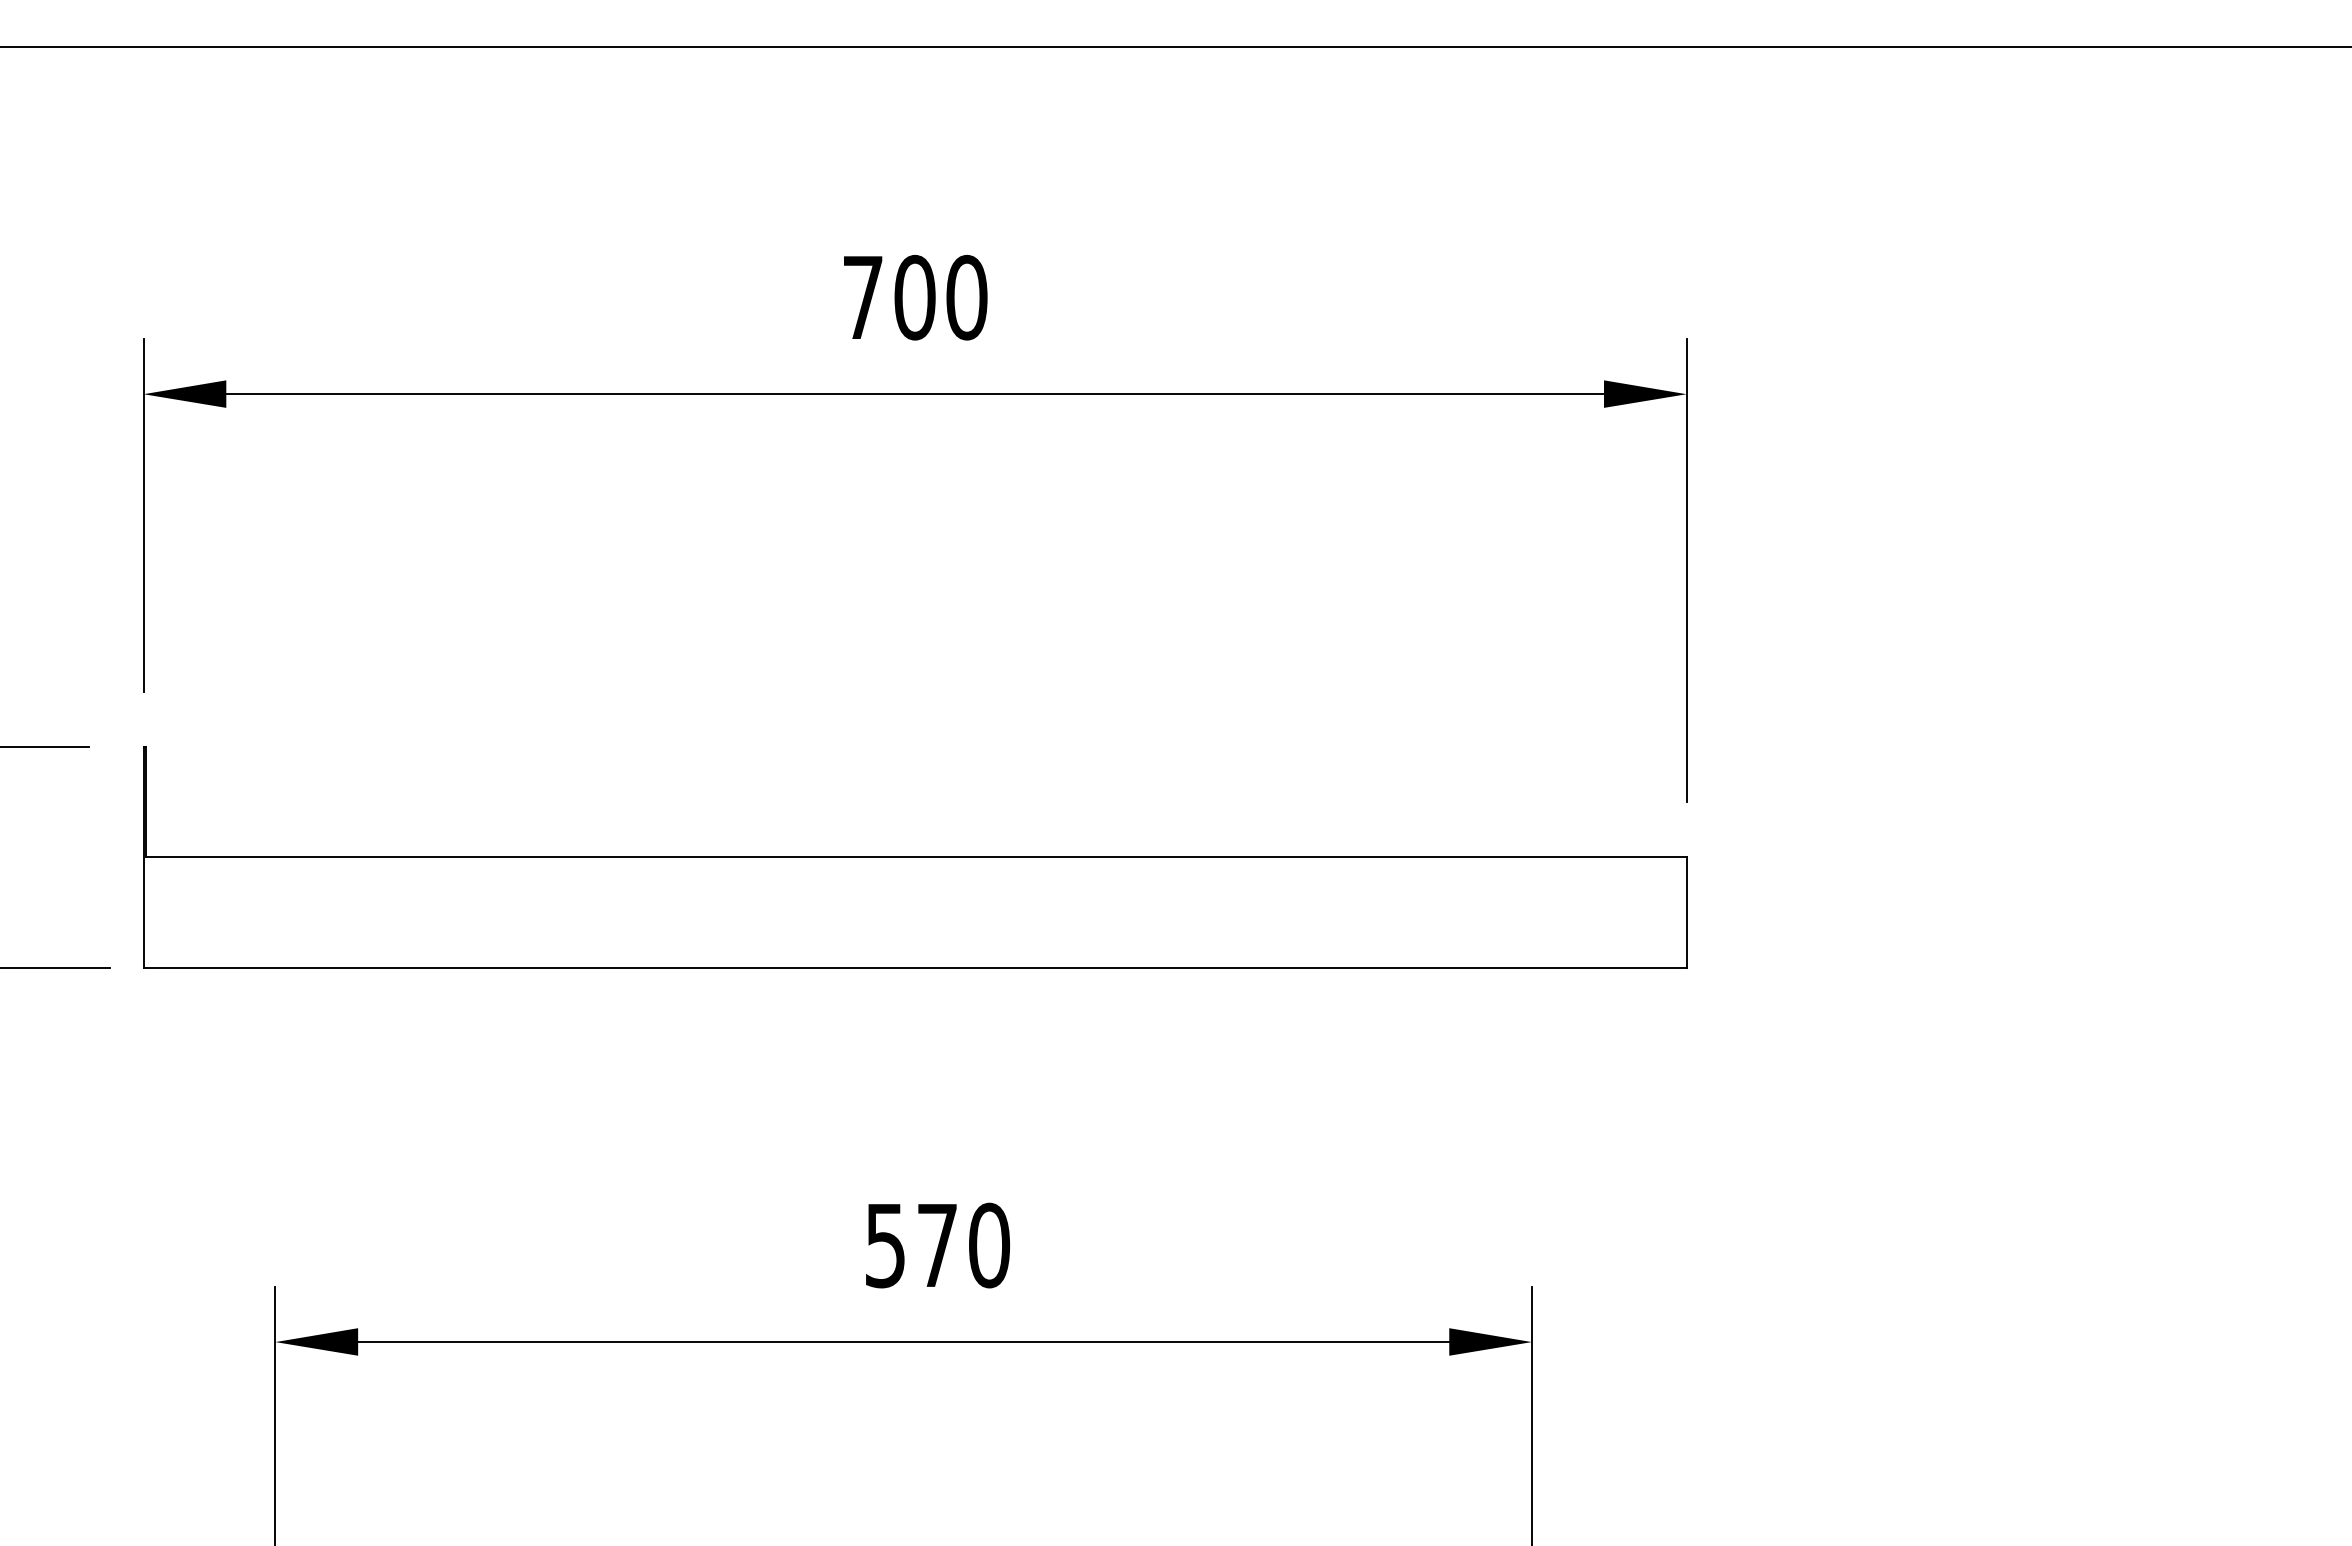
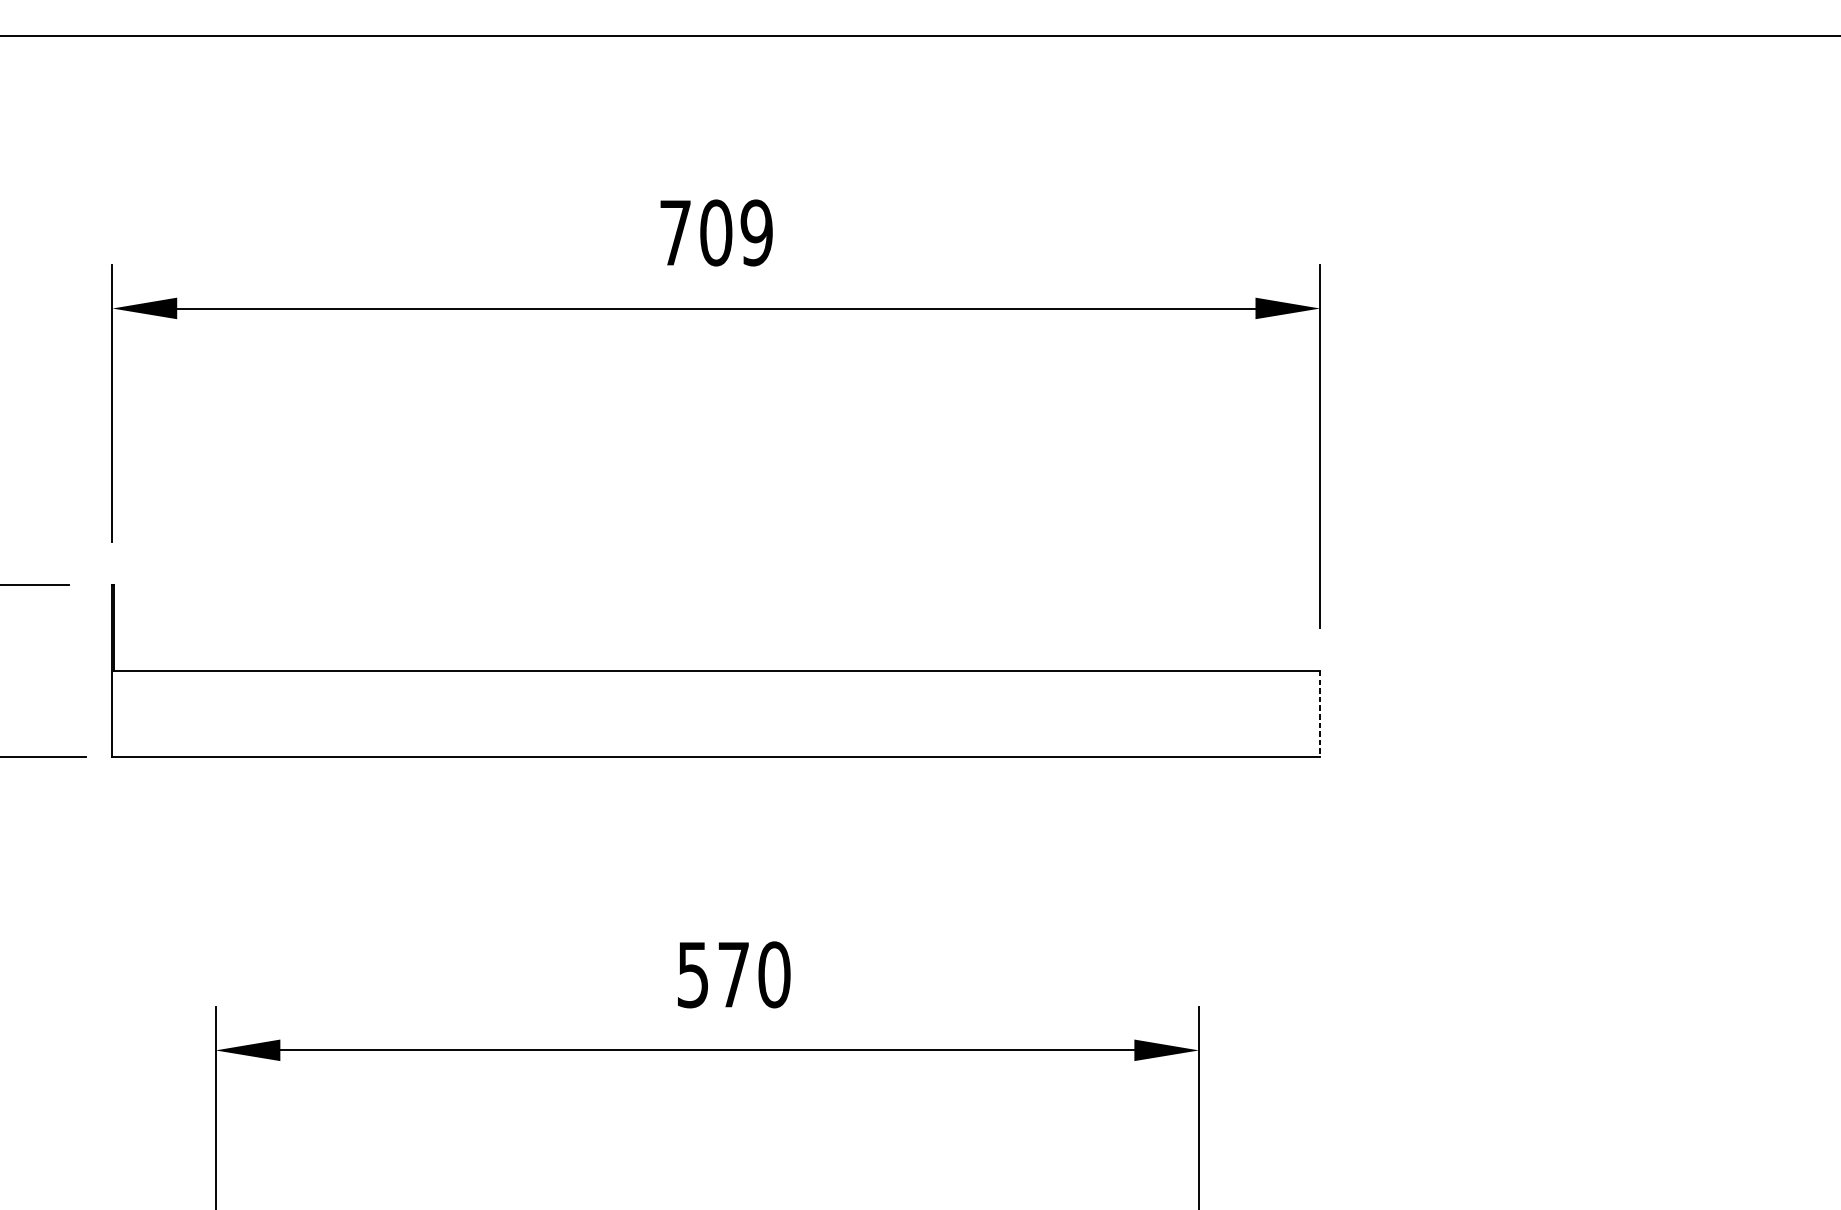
text: (966, 297) -> (756, 232), 700 -> 709
line: (1686, 912) -> (1320, 714), solid -> dashed

